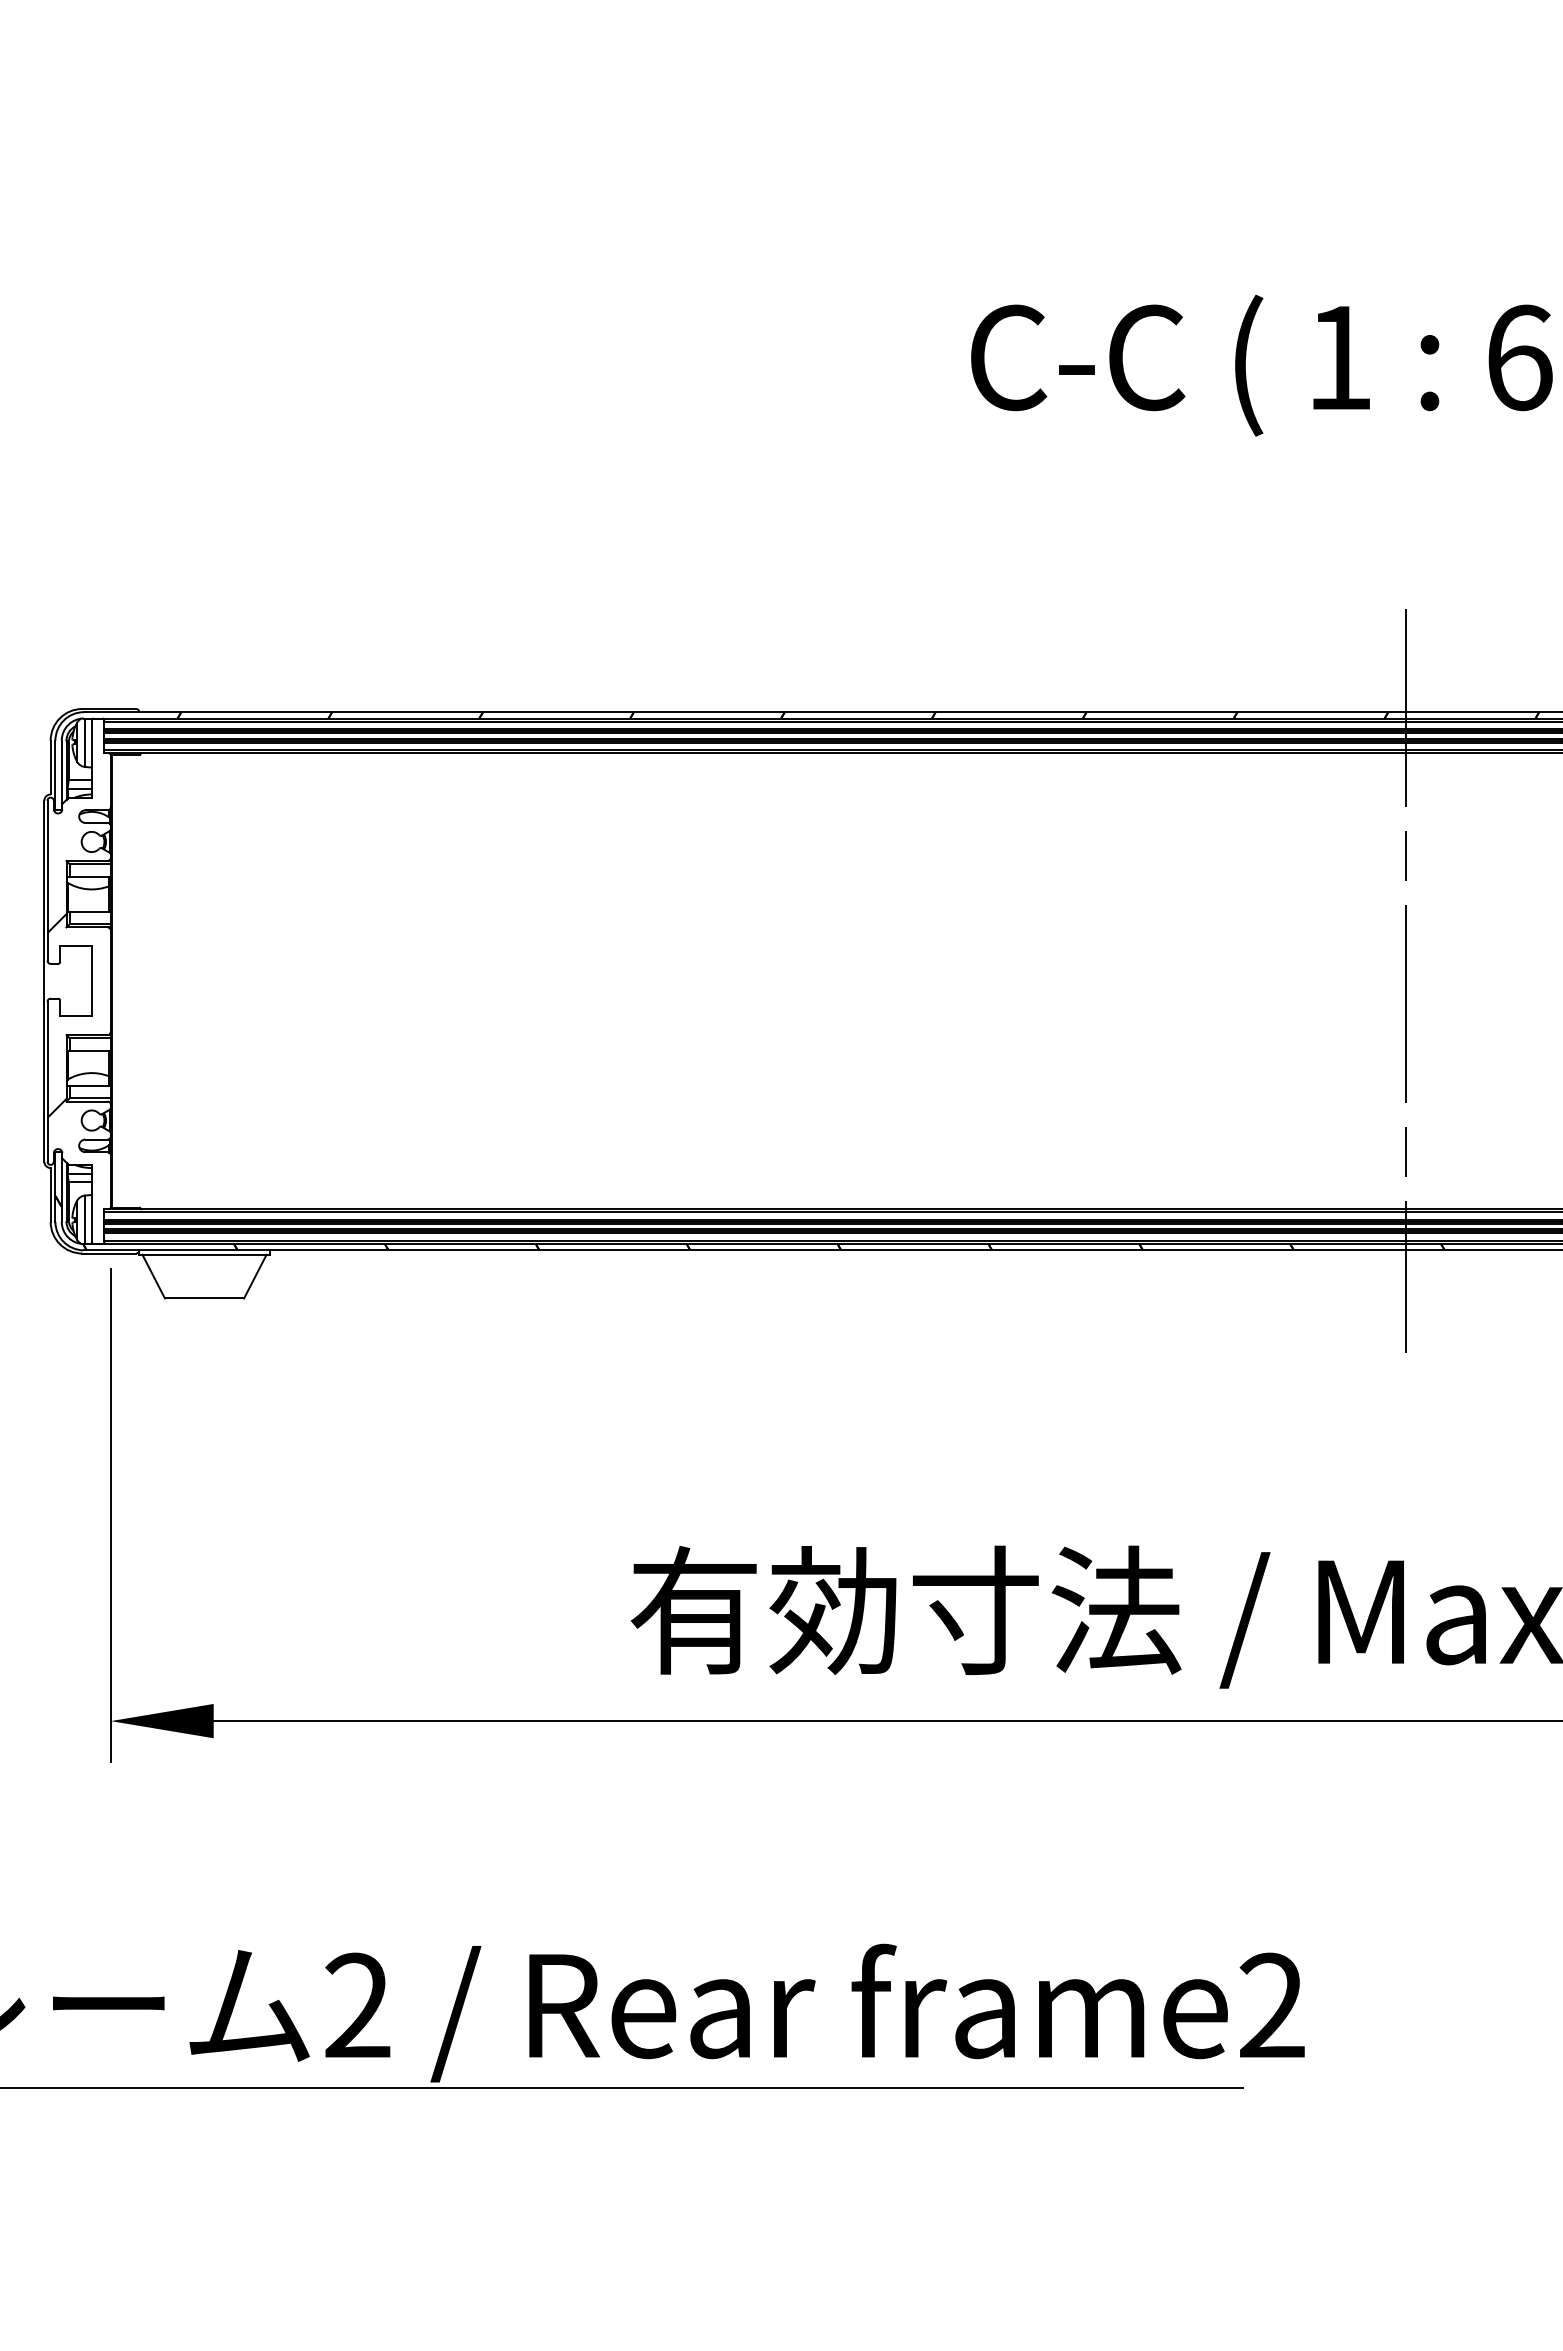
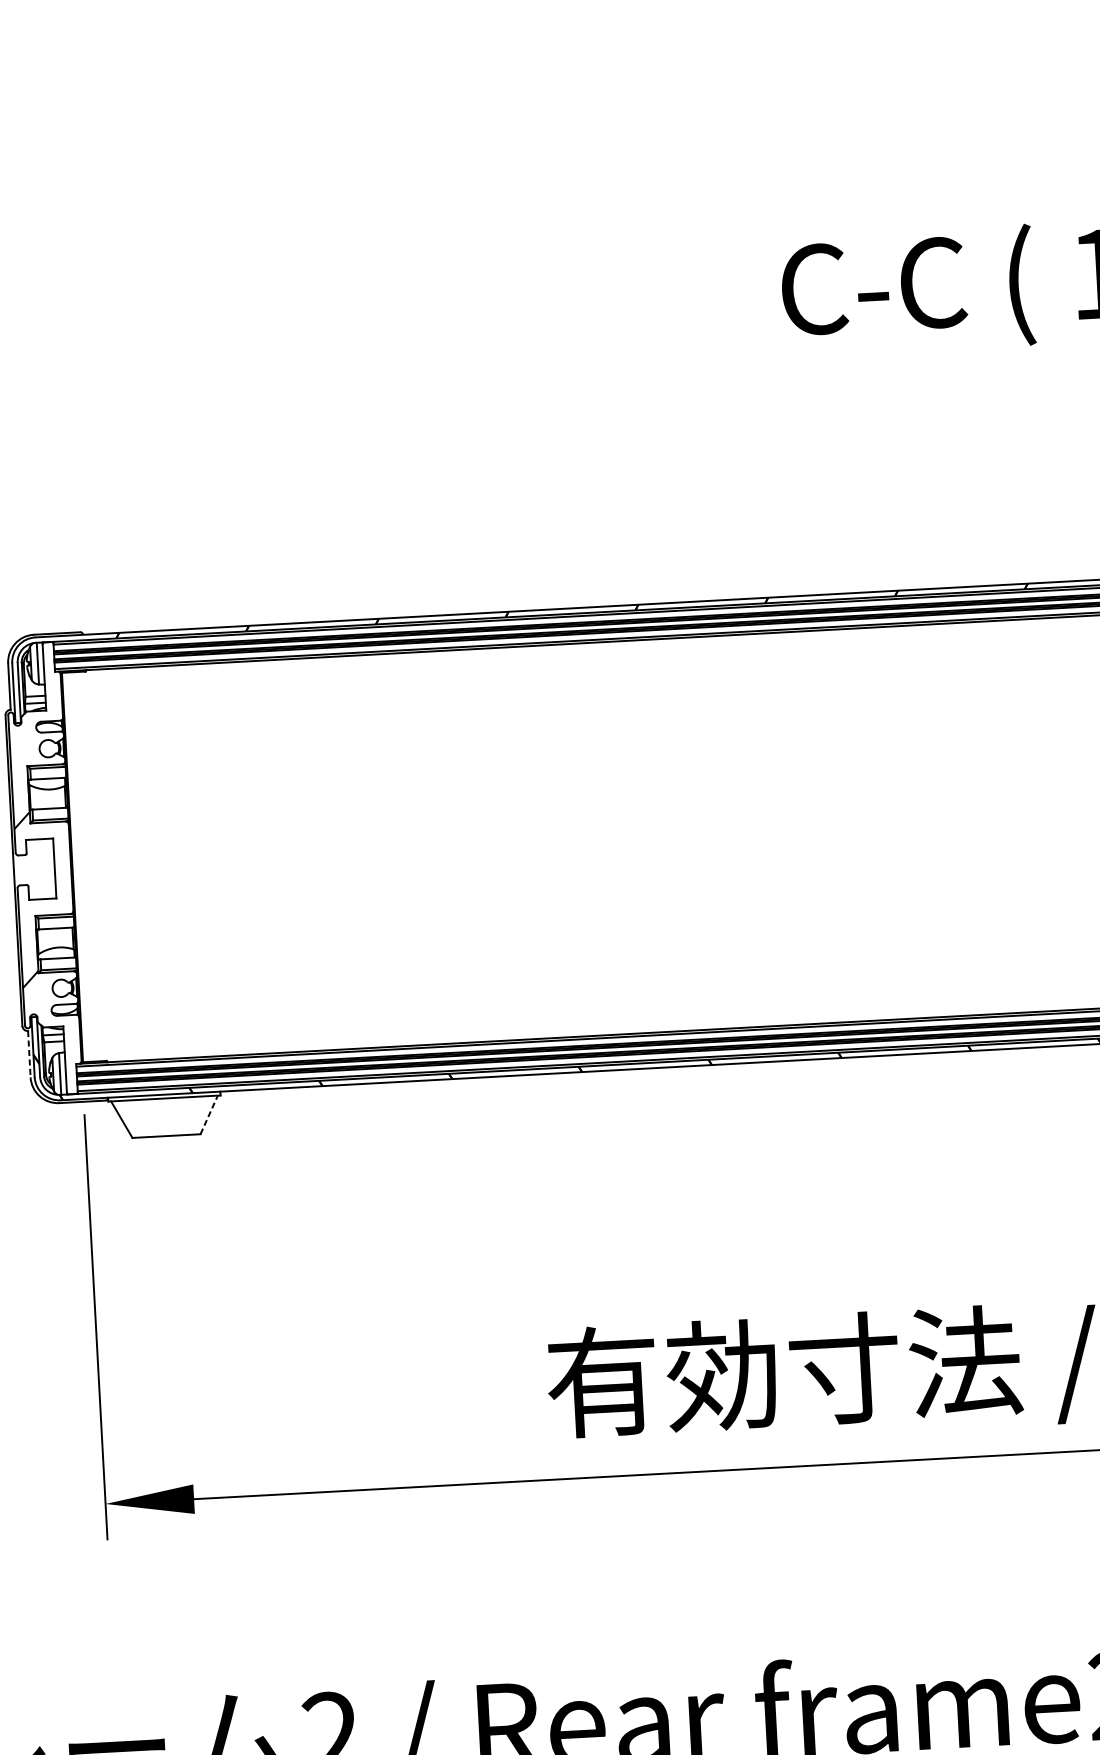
line: (50, 1194) -> (29, 1053), solid -> dashed
line: (255, 1276) -> (209, 1114), solid -> dashed

